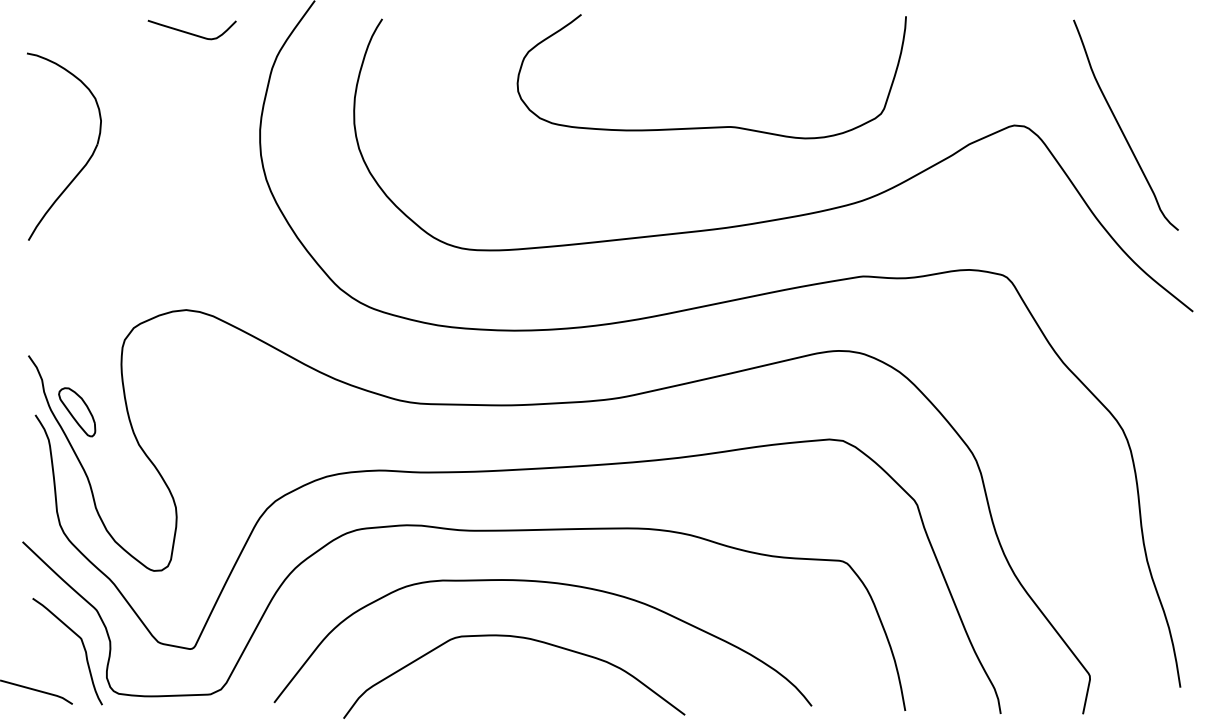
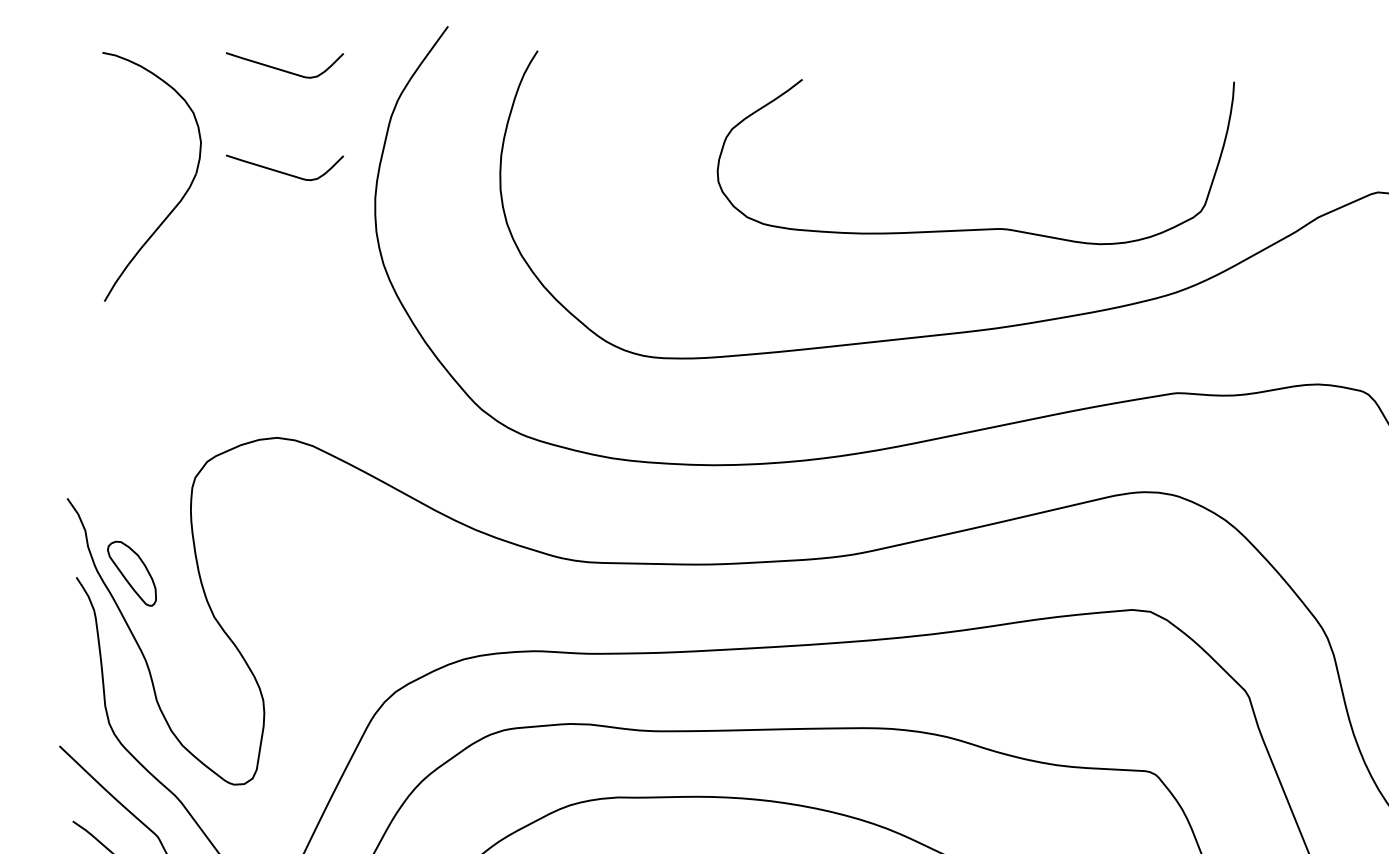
curve: (190, 109) -> (282, 171), added
curve: (711, 126) -> (975, 228), moved
part: (87, 160) -> (182, 195), moved

